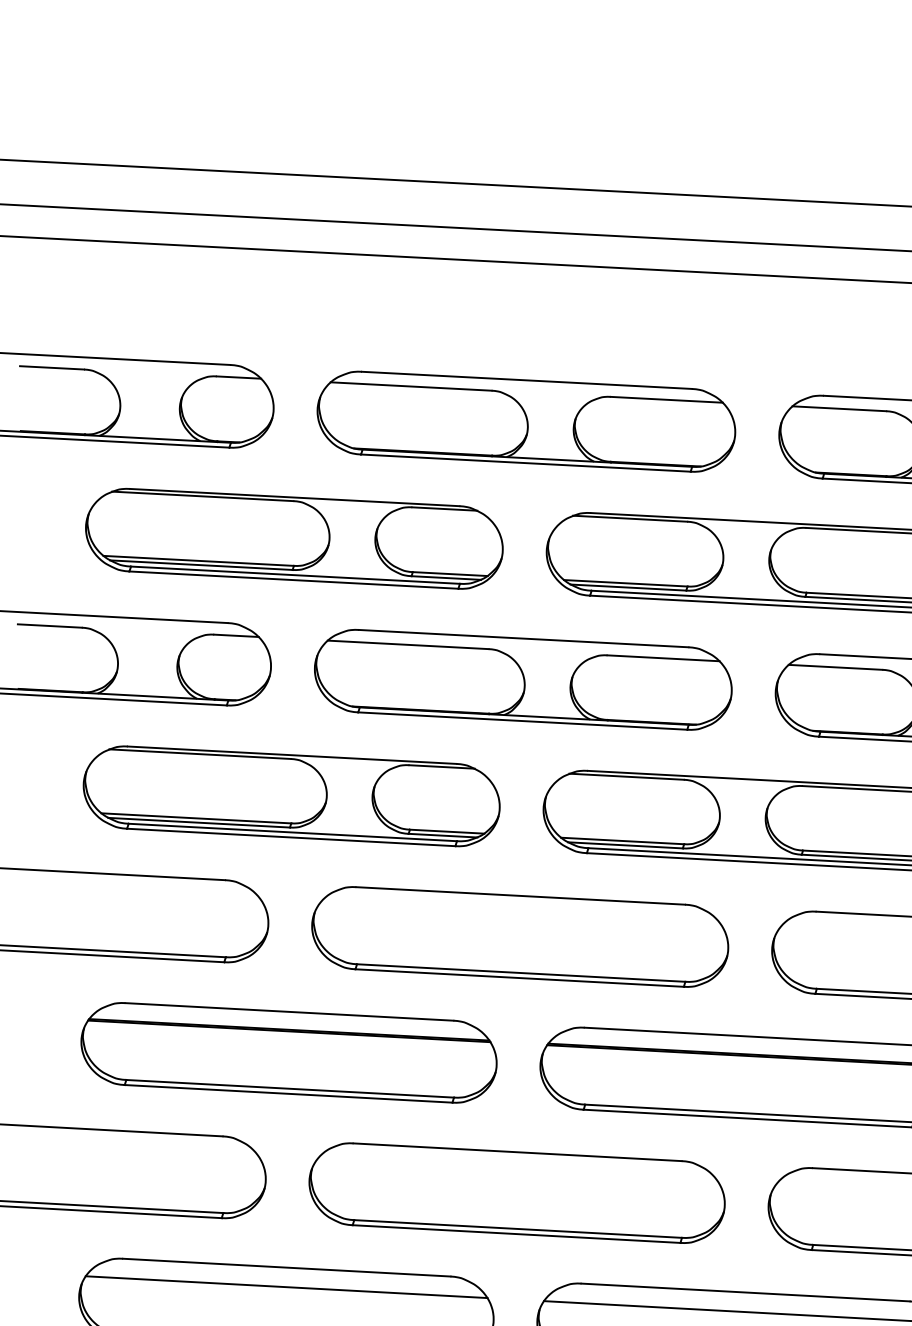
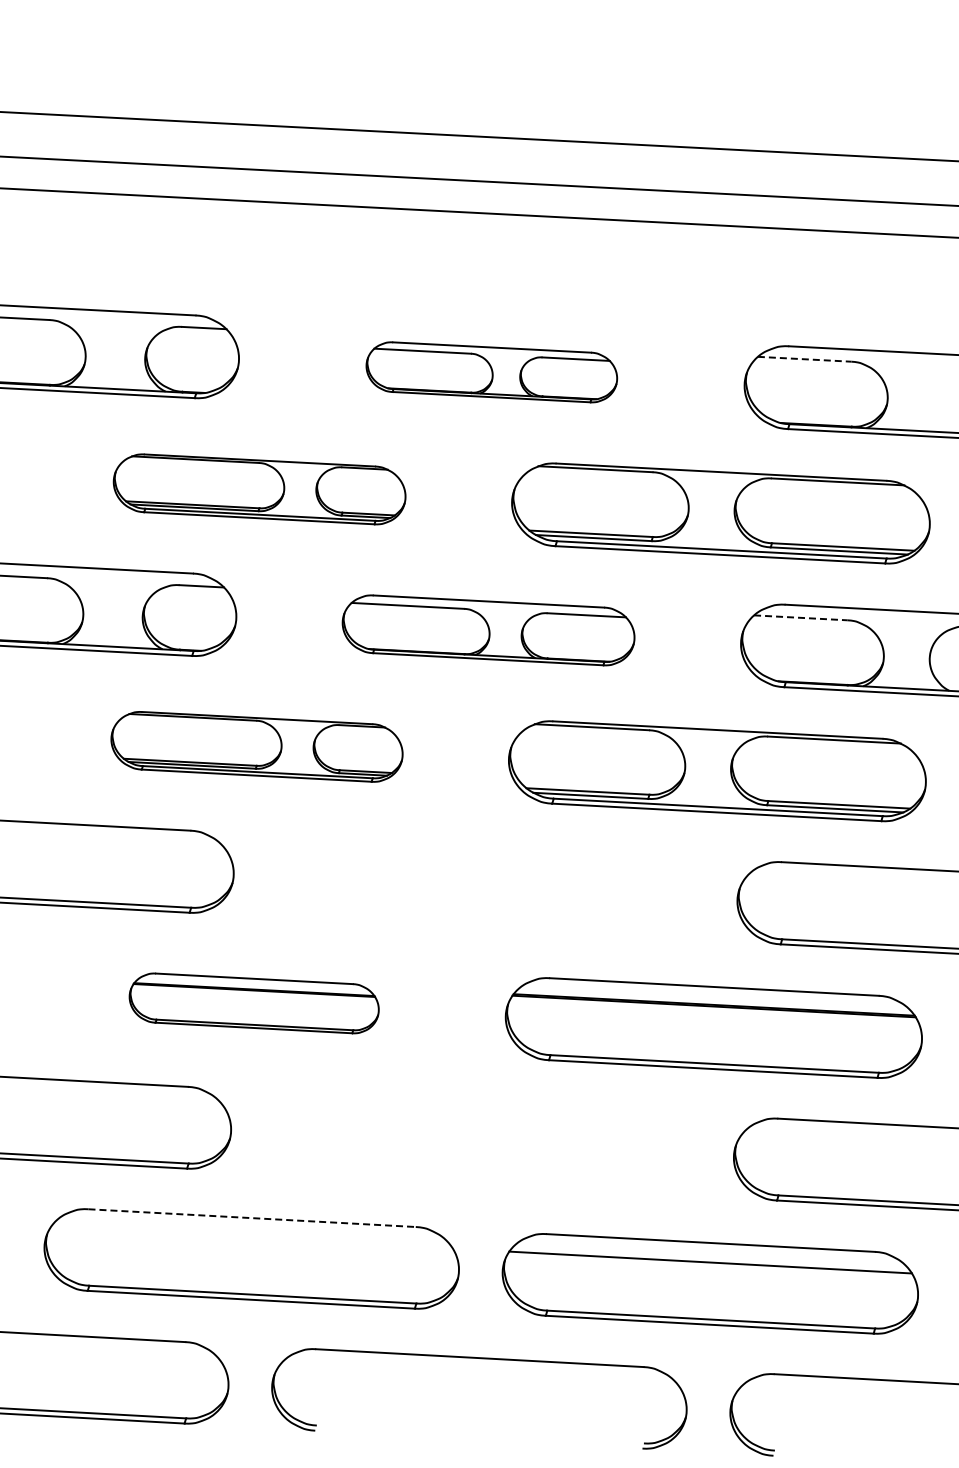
line: (839, 409) -> (804, 359), solid -> dashed
part: (526, 422) -> (491, 372), size x0.6
part: (294, 539) -> (259, 489), size x0.7
line: (835, 667) -> (800, 617), solid -> dashed
part: (523, 680) -> (488, 630), size x0.7
part: (291, 796) -> (256, 746), size x0.7
part: (520, 937) -> (485, 887), removed
part: (288, 1053) -> (253, 1003), size x0.6
part: (516, 1193) -> (481, 1143), removed
line: (287, 1268) -> (252, 1218), solid -> dashed
line: (286, 1287) -> (251, 1237), removed

